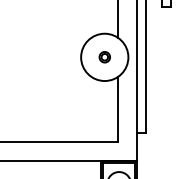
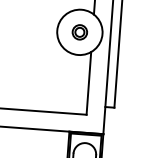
part: (104, 56) -> (79, 31), size x1.43

